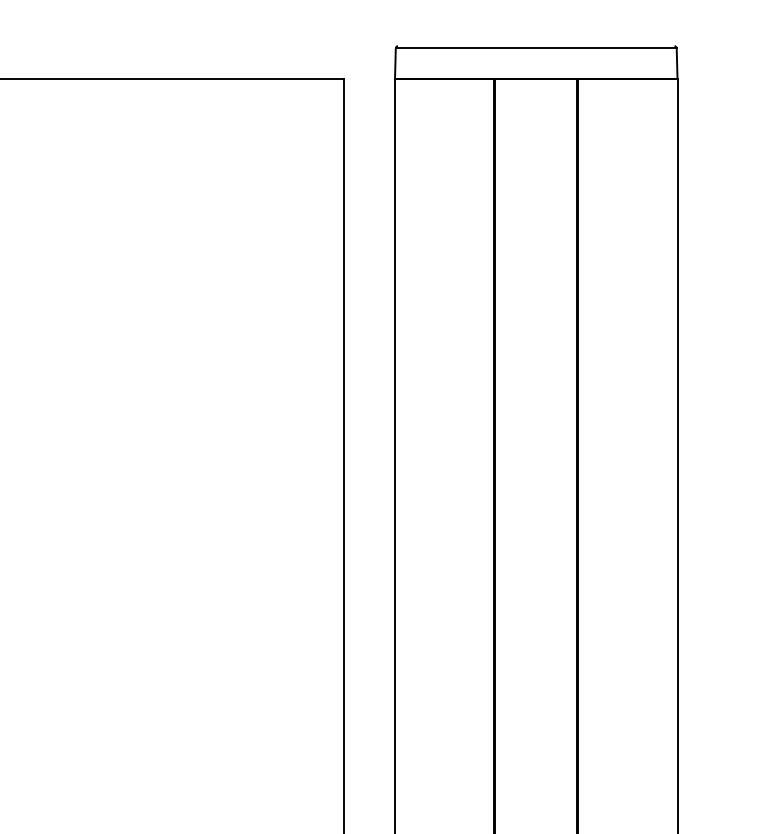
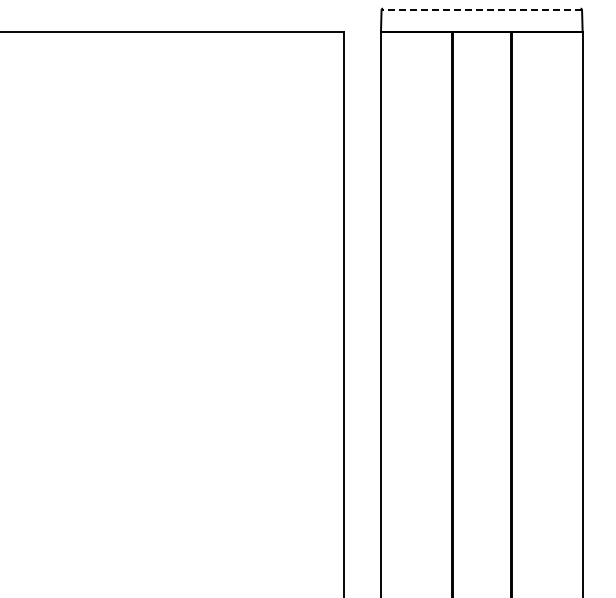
line: (535, 48) -> (481, 10), solid -> dashed

